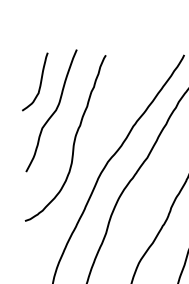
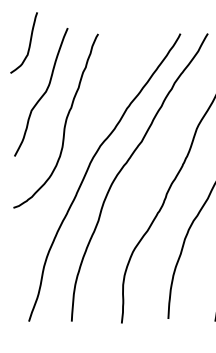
curve: (40, 81) -> (29, 42), moved

